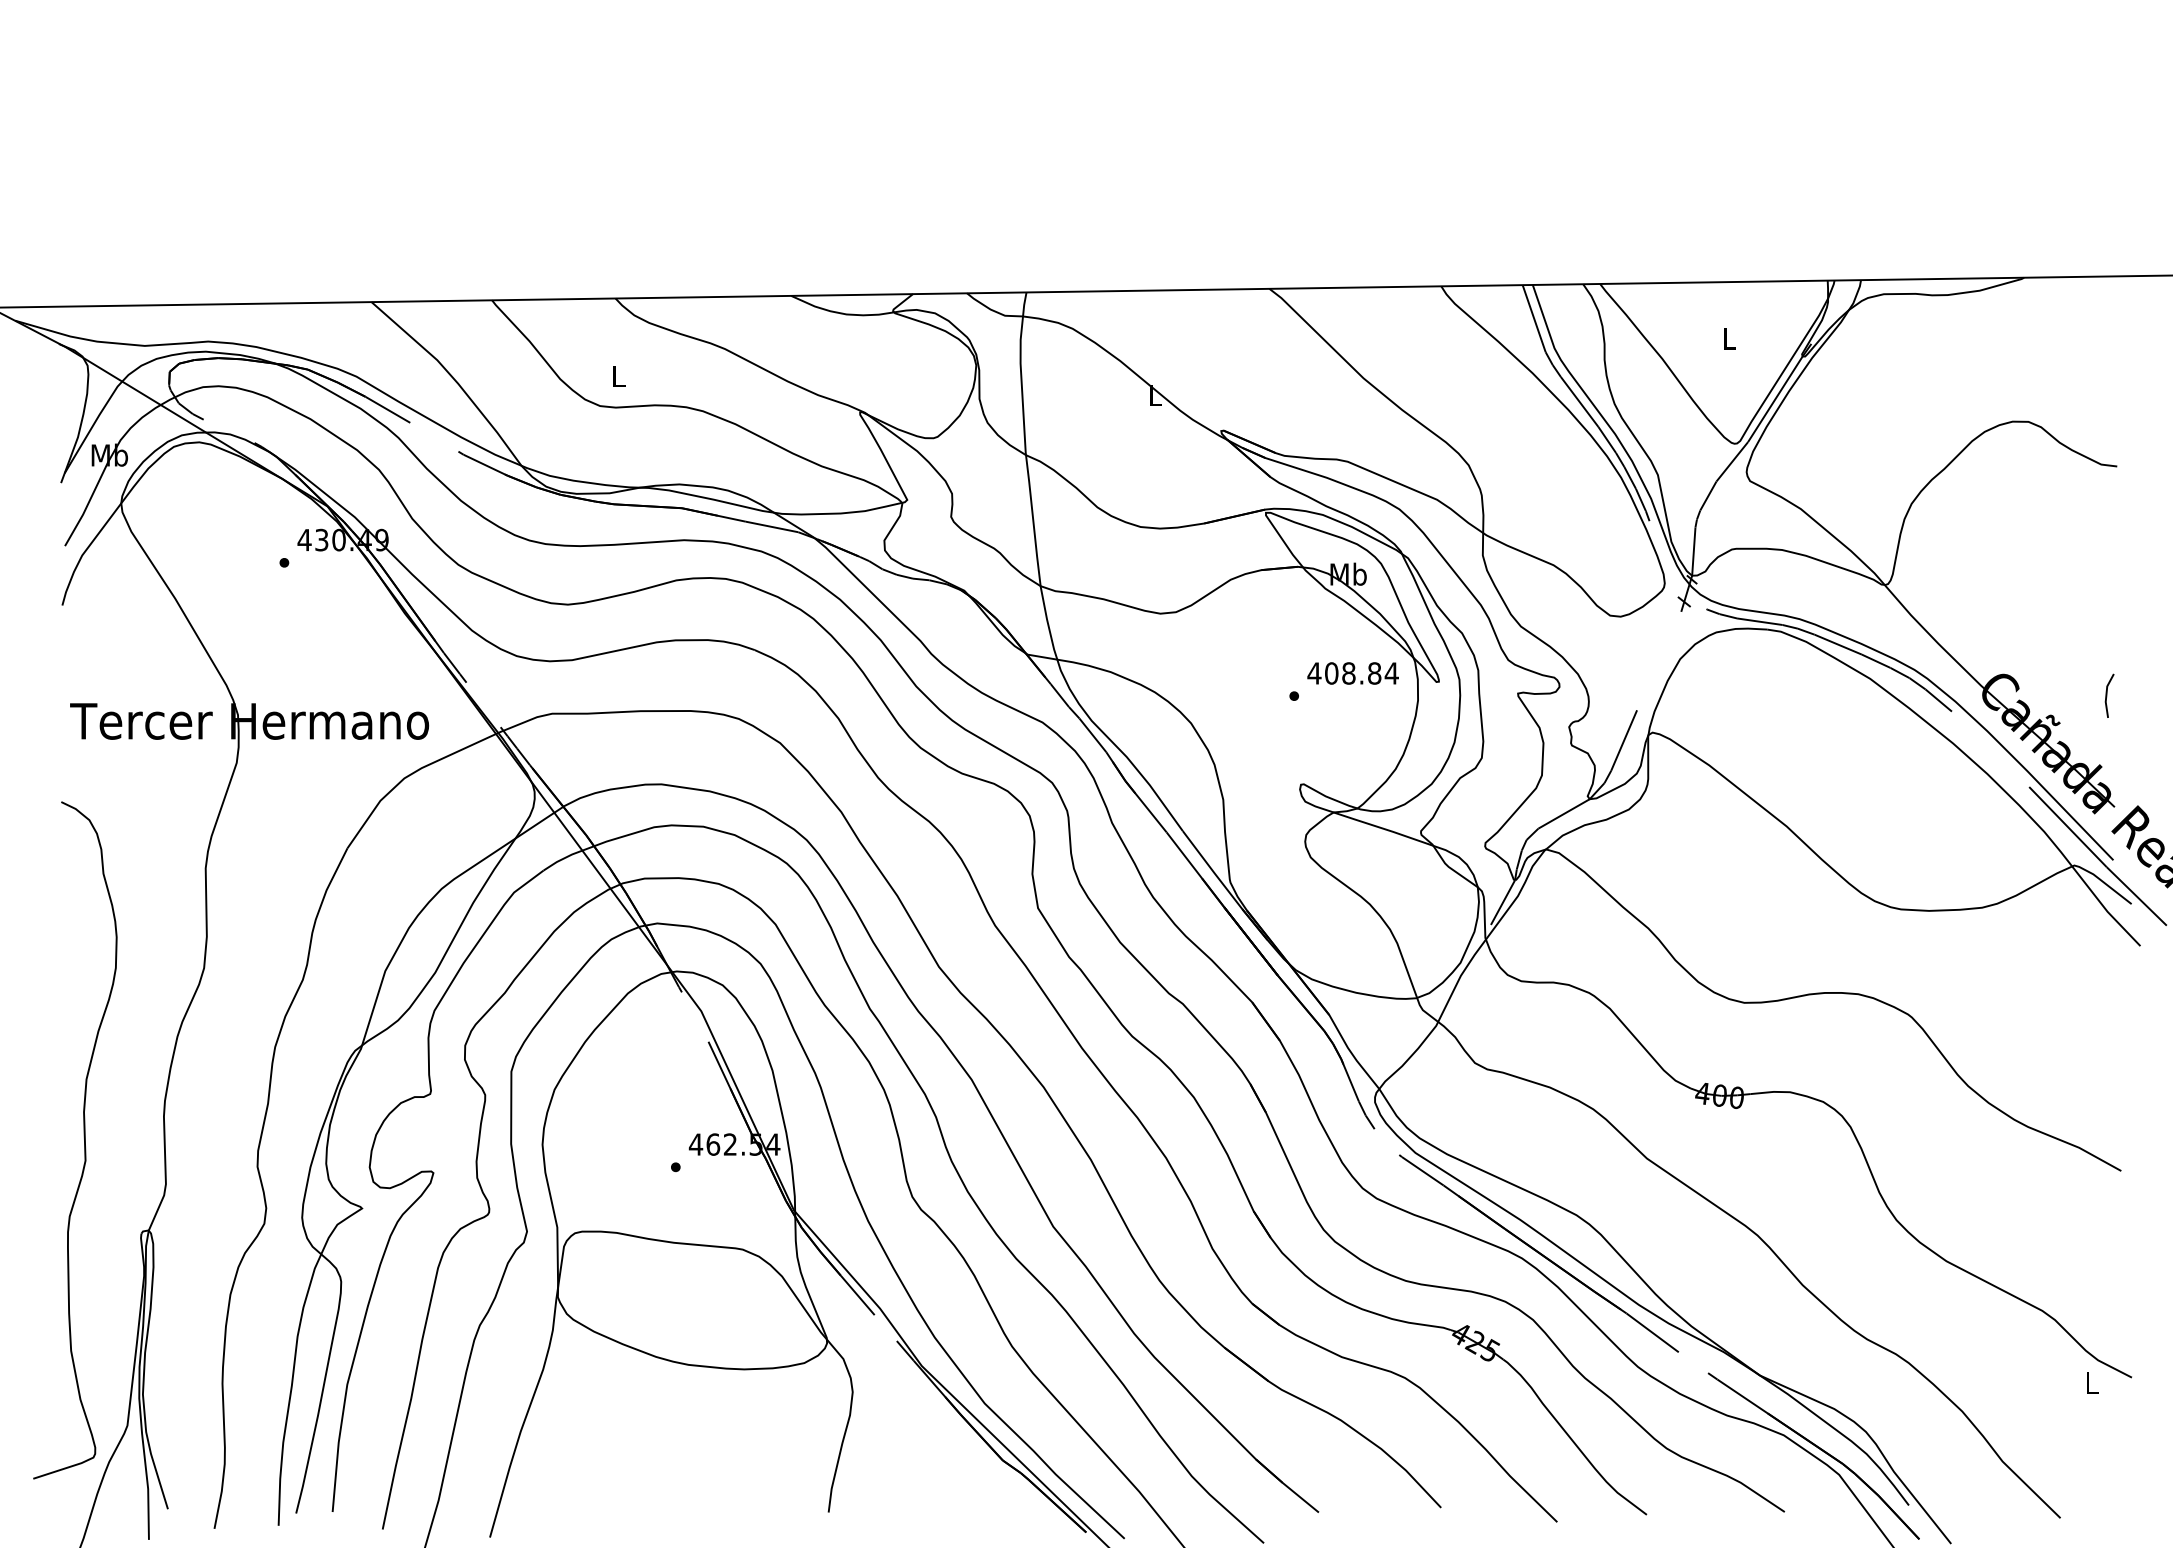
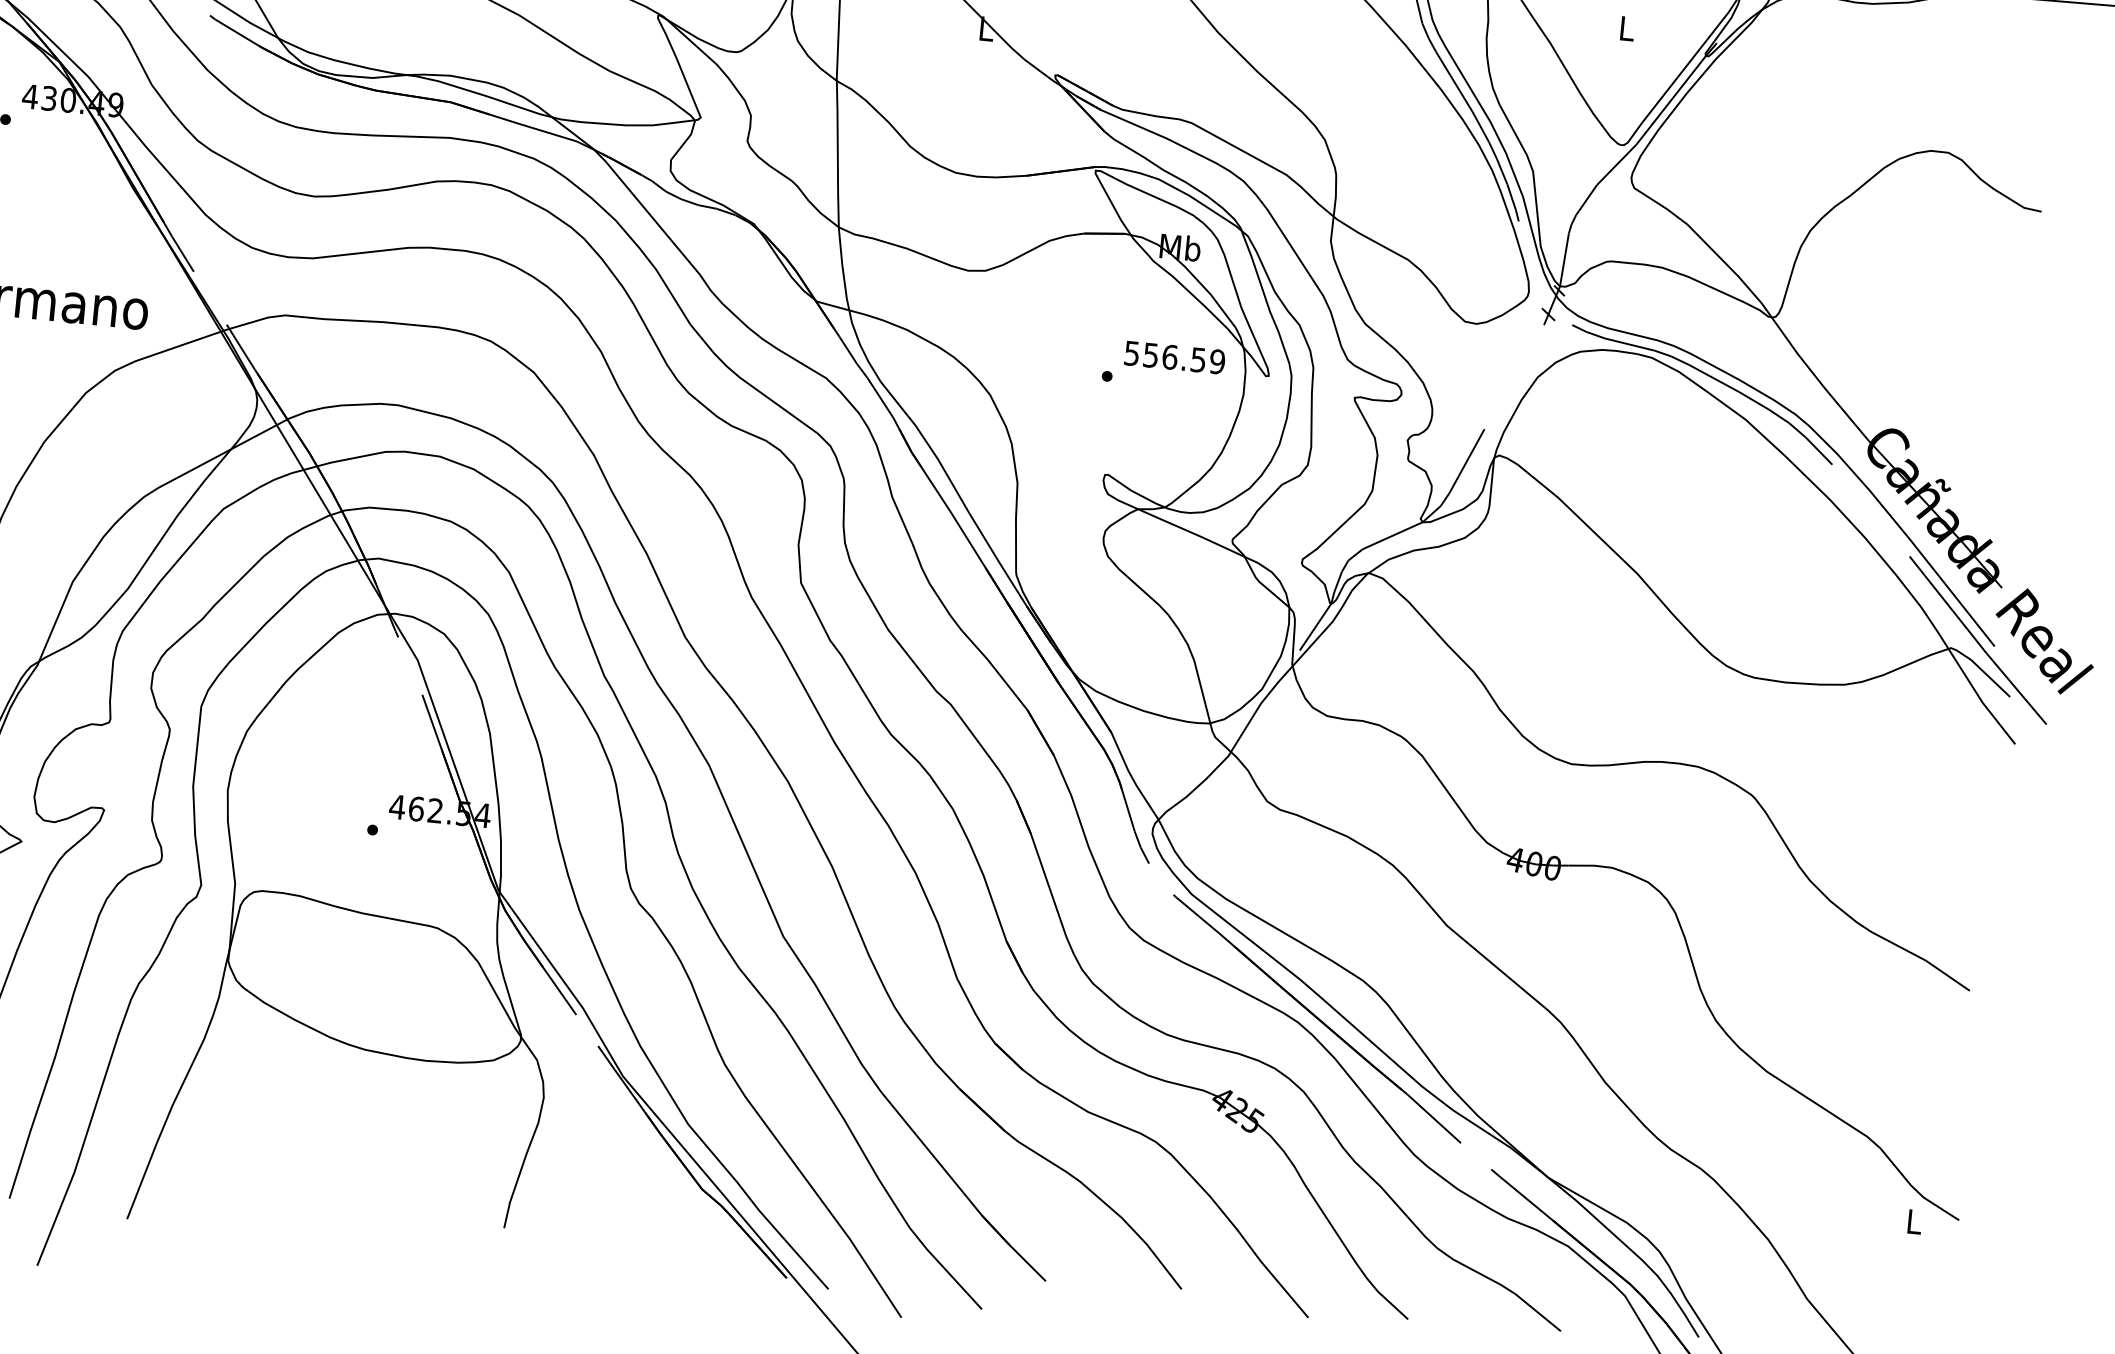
text: (1352, 673) -> (1174, 357), 408.84 -> 556.59
line: (2107, 695) -> (2006, 463), removed

